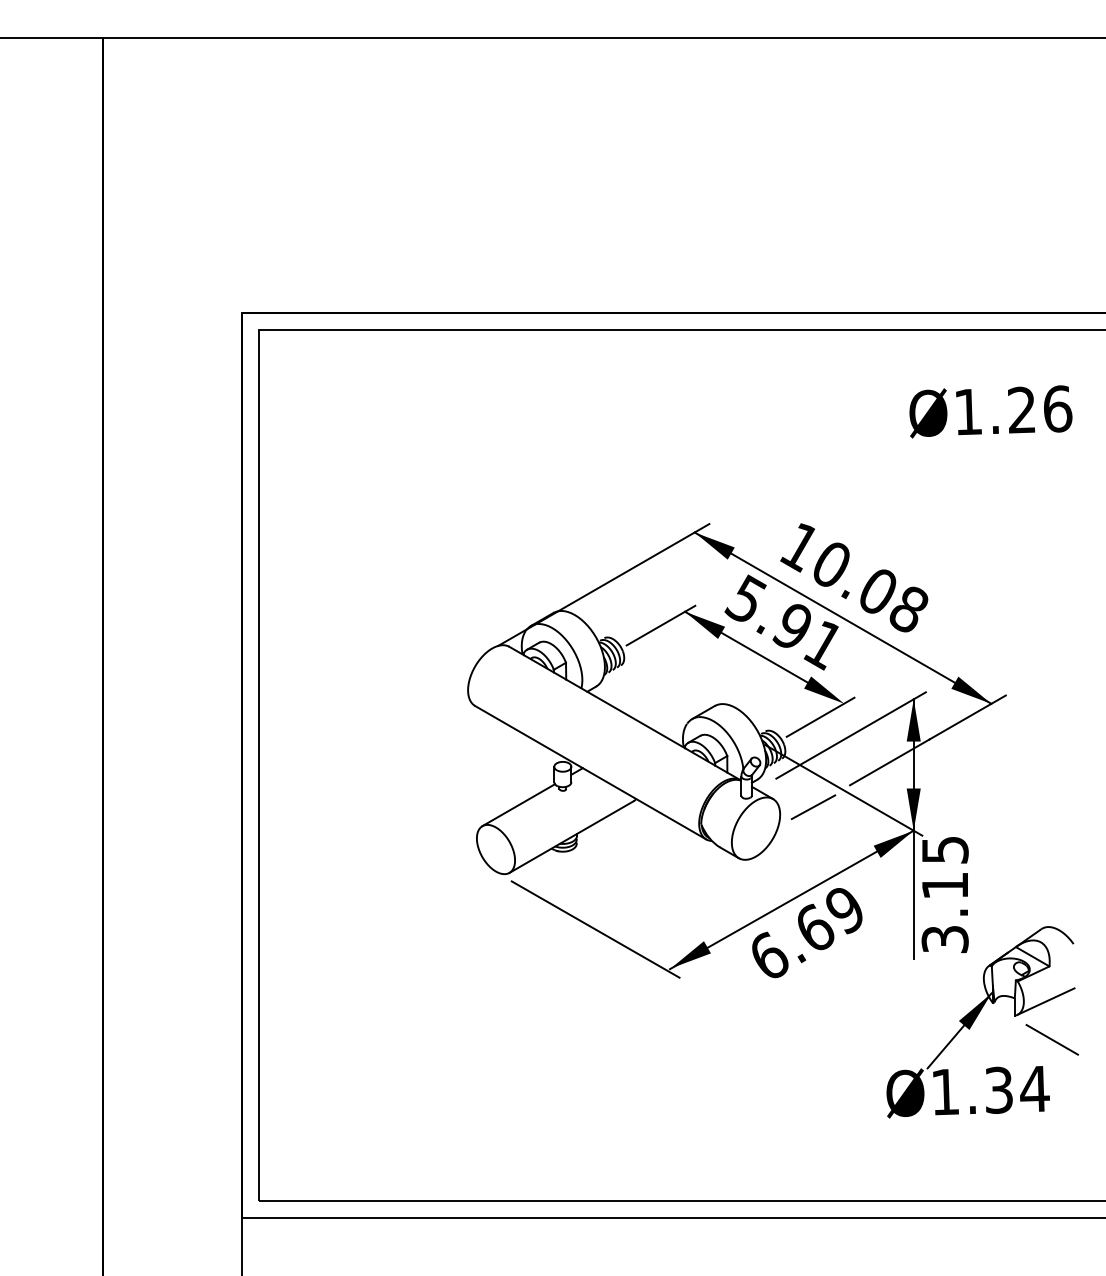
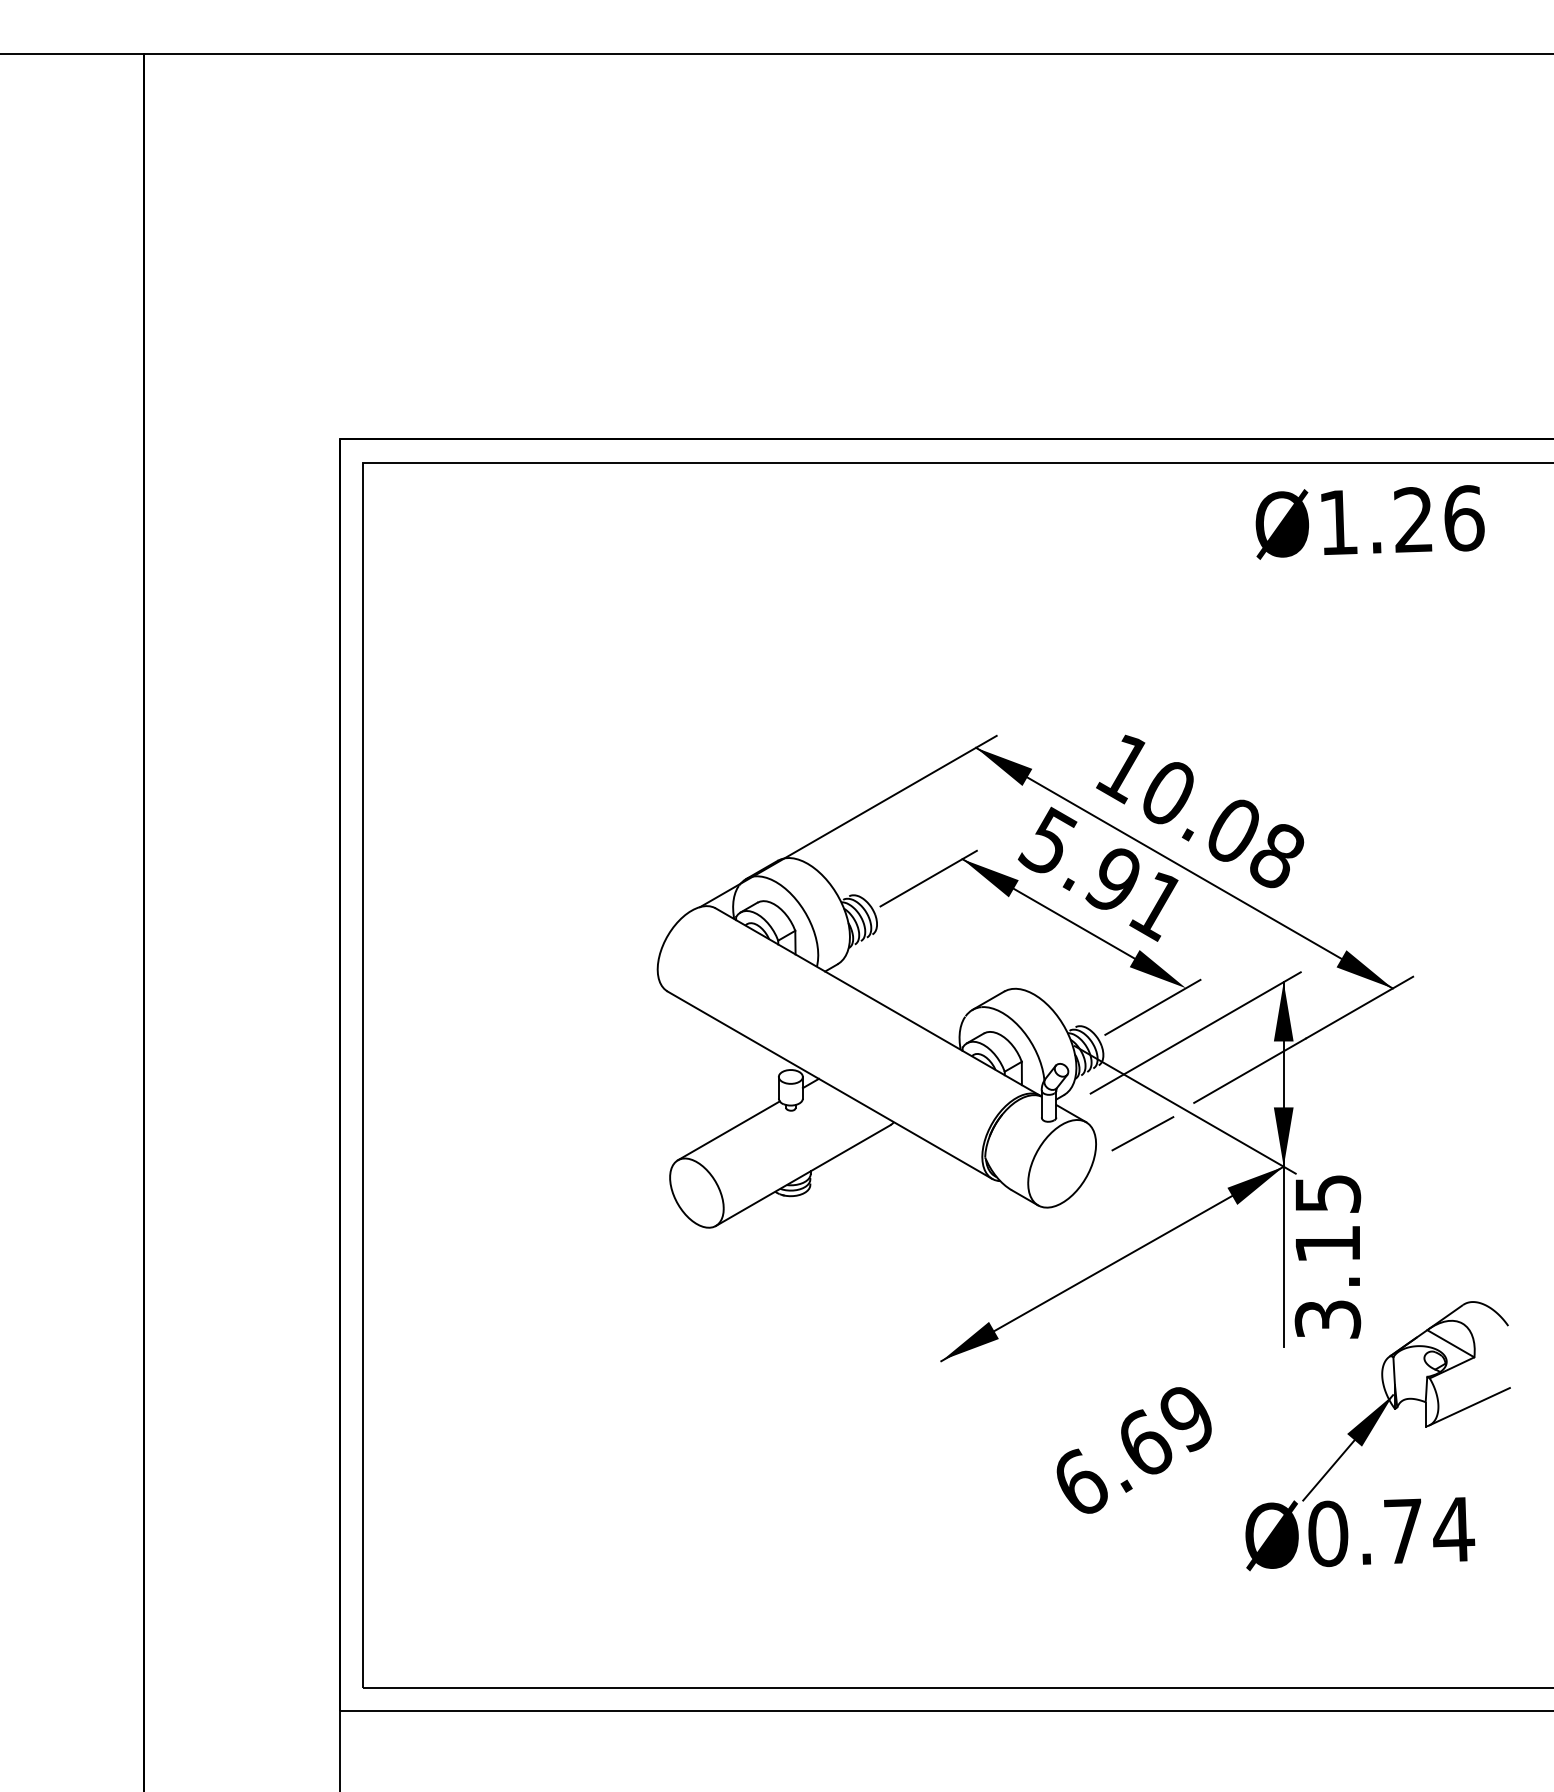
text: (990, 411) -> (1369, 522), moved
line: (595, 929) -> (836, 1305), removed
text: (806, 933) -> (1133, 1450), moved
line: (1052, 1039) -> (1478, 1460), removed
text: (971, 1091) -> (1365, 1532), Ø1.34 -> Ø0.74

